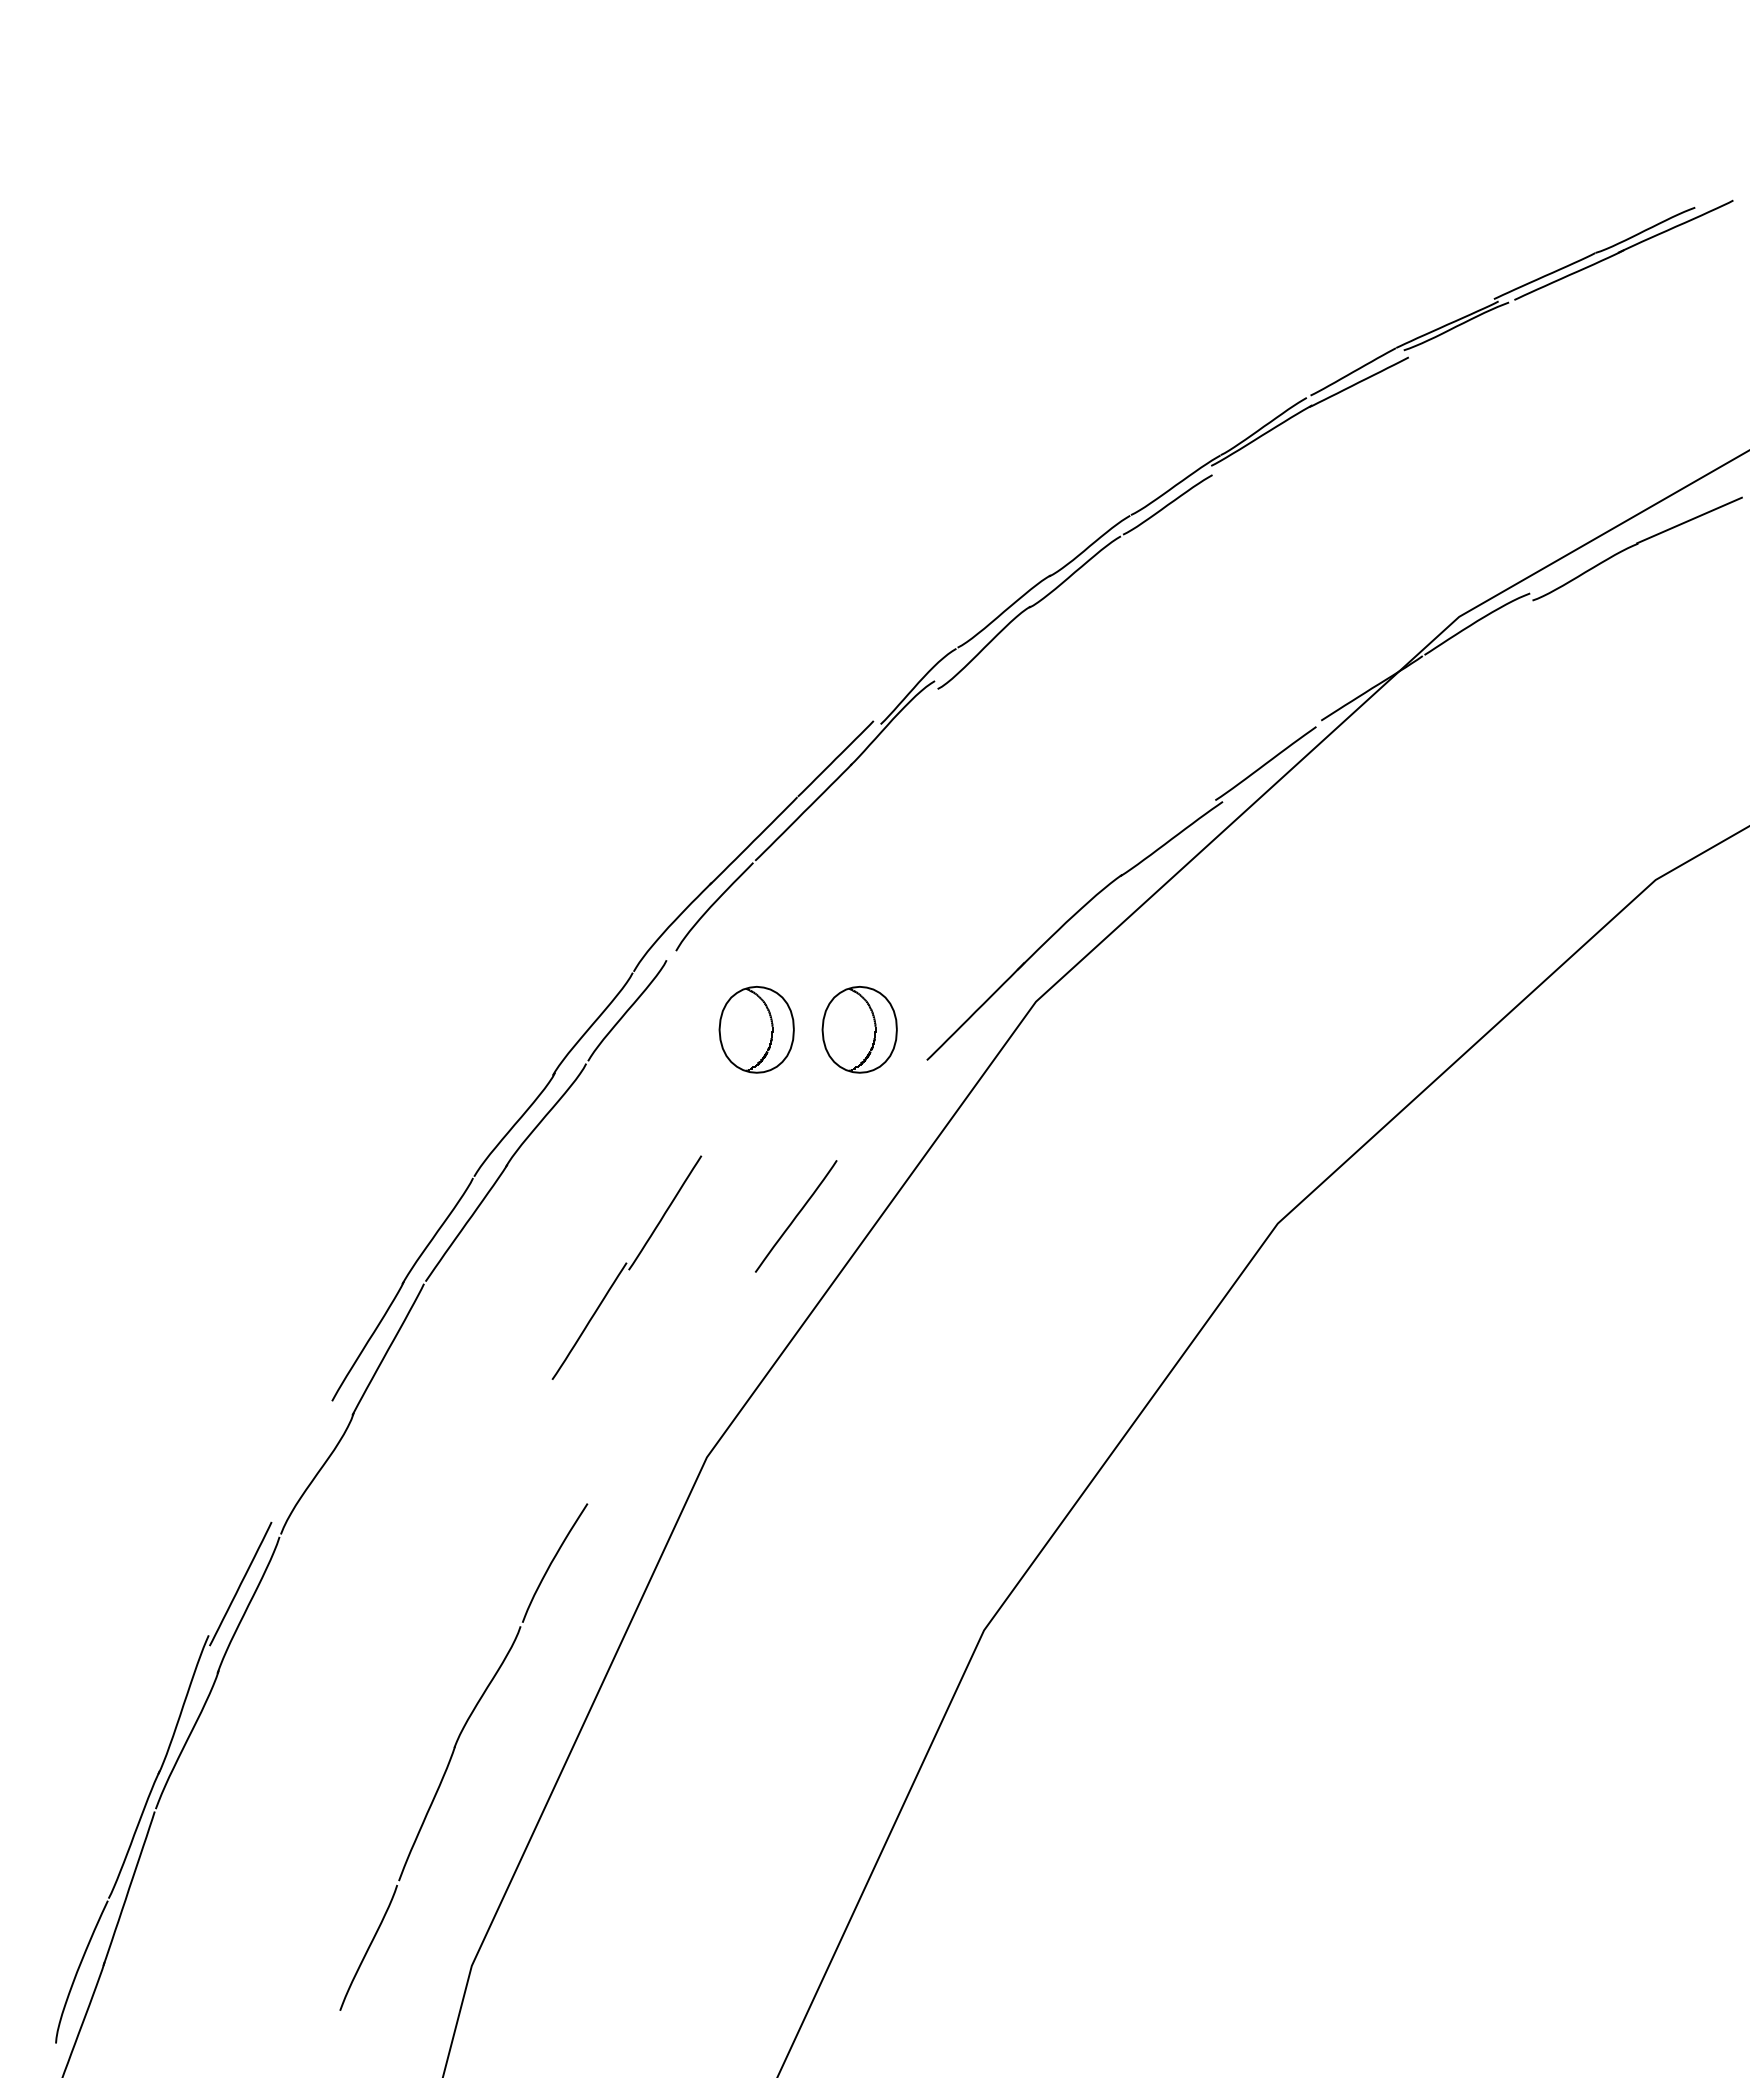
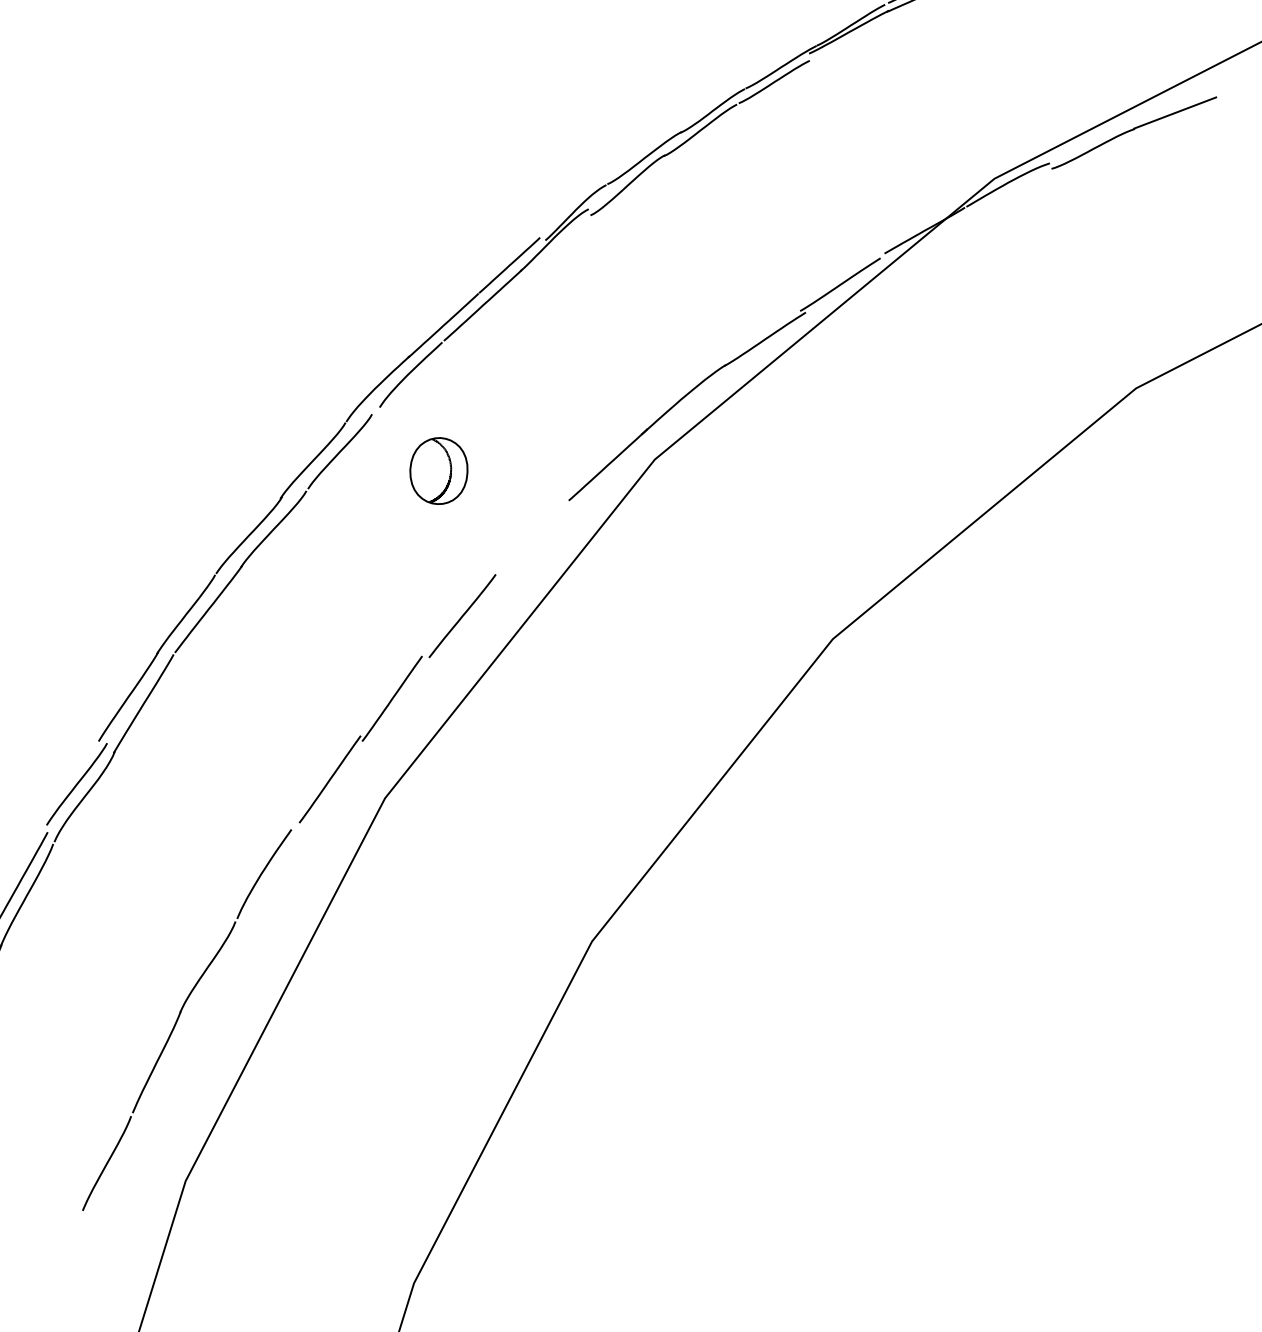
part: (859, 1029) -> (518, 474), removed
part: (626, 1267) -> (360, 739), moved
curve: (306, 1457) -> (76, 783), added

